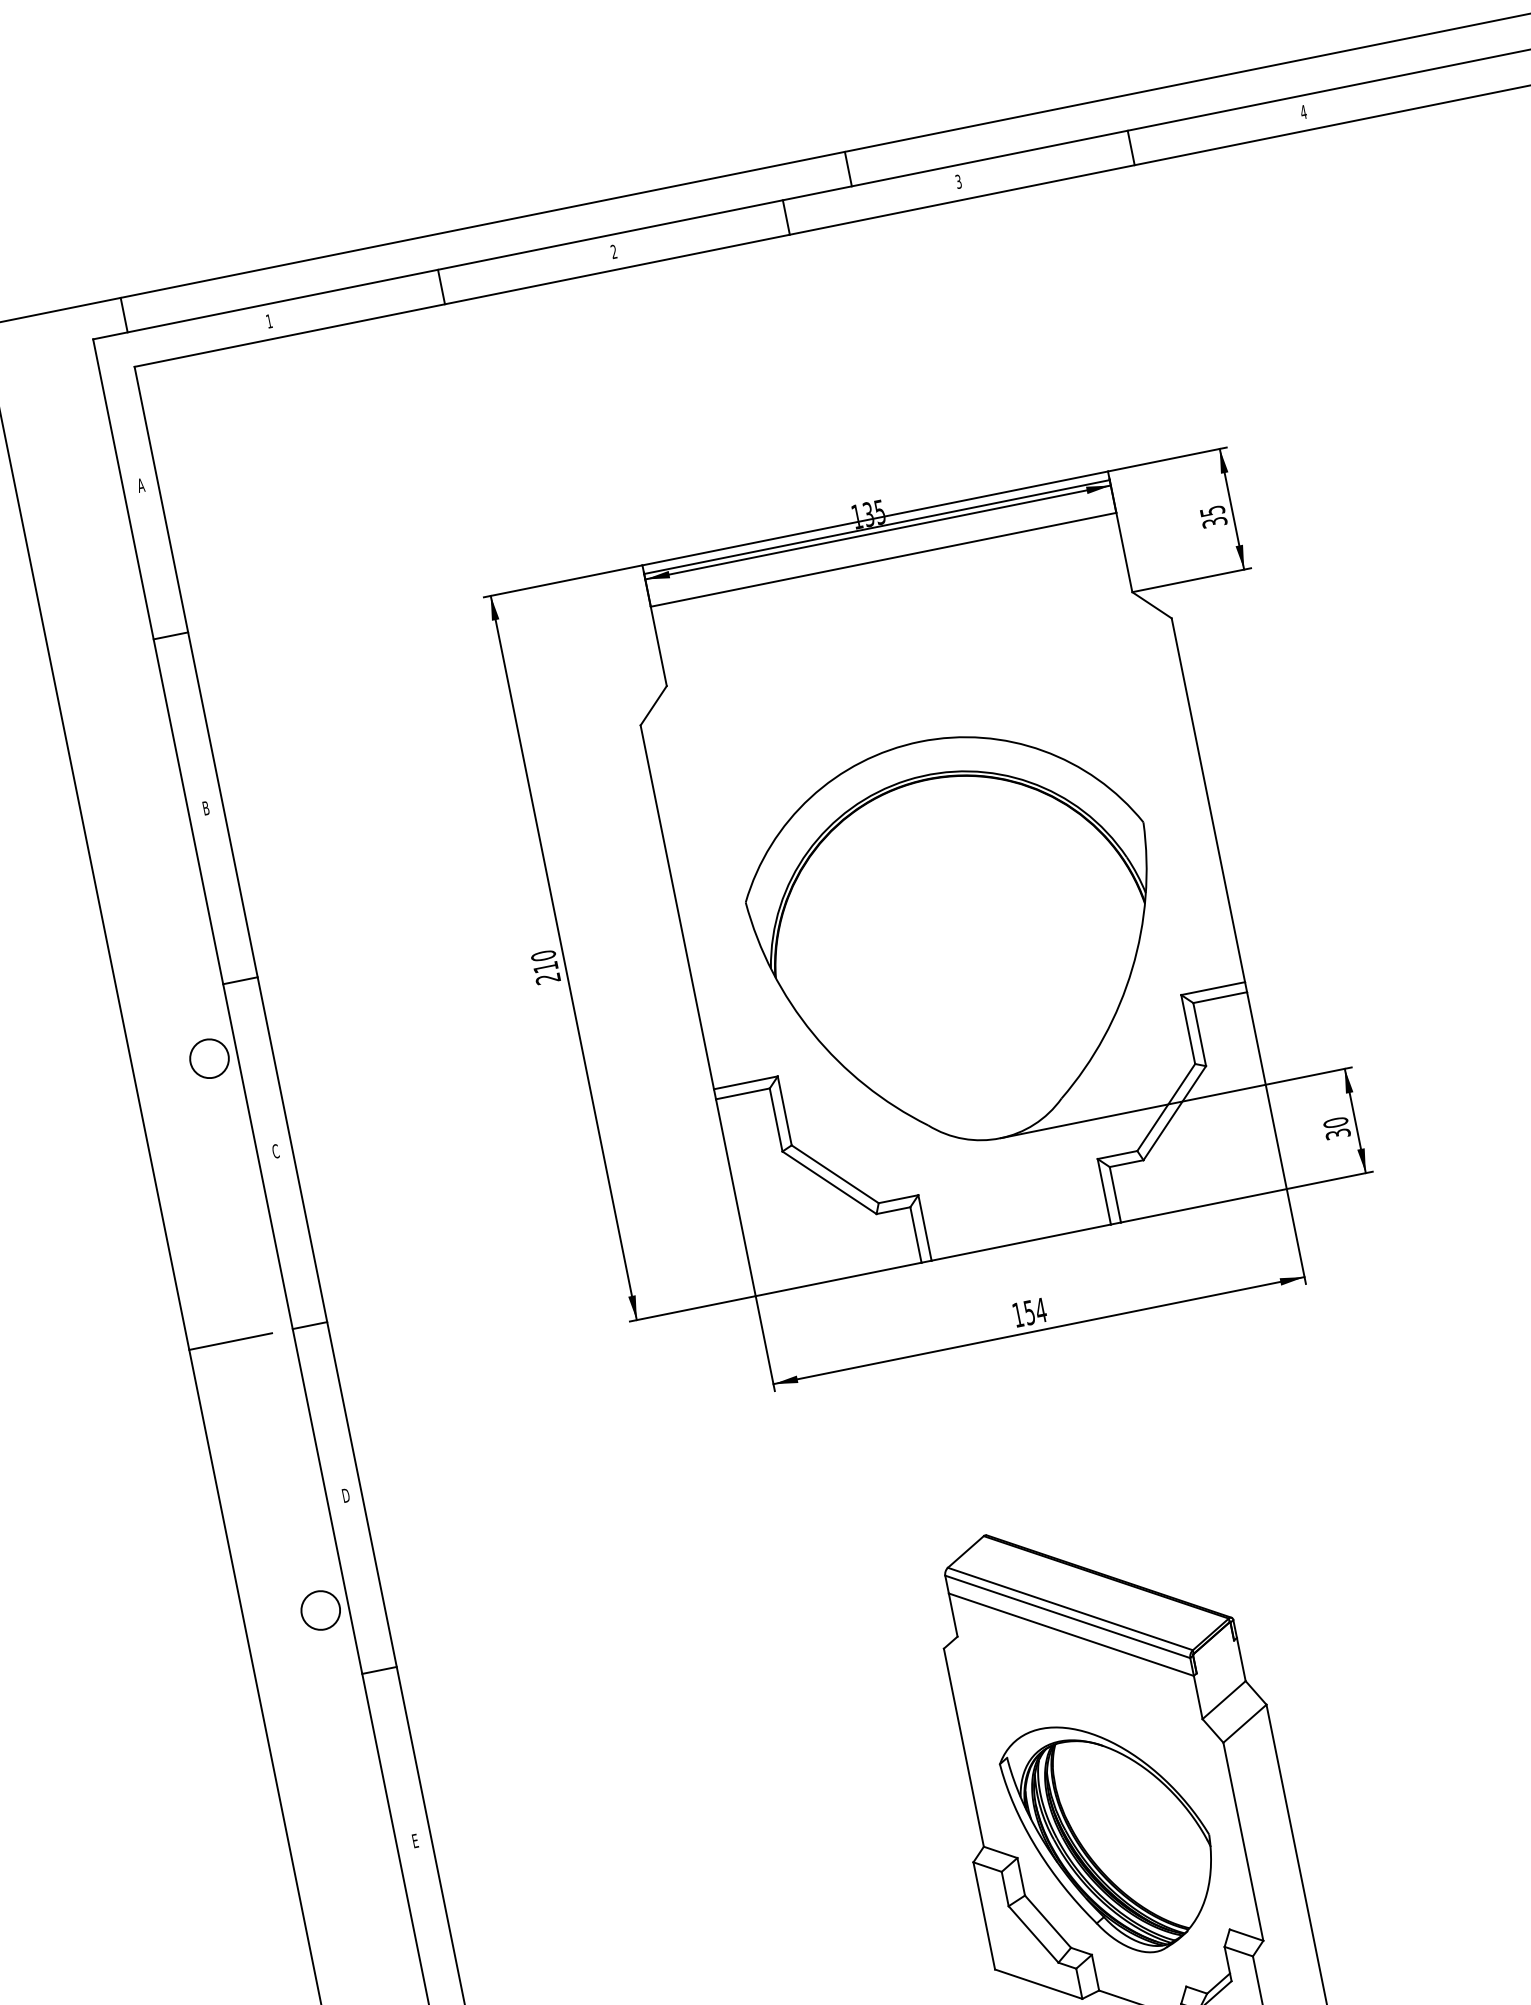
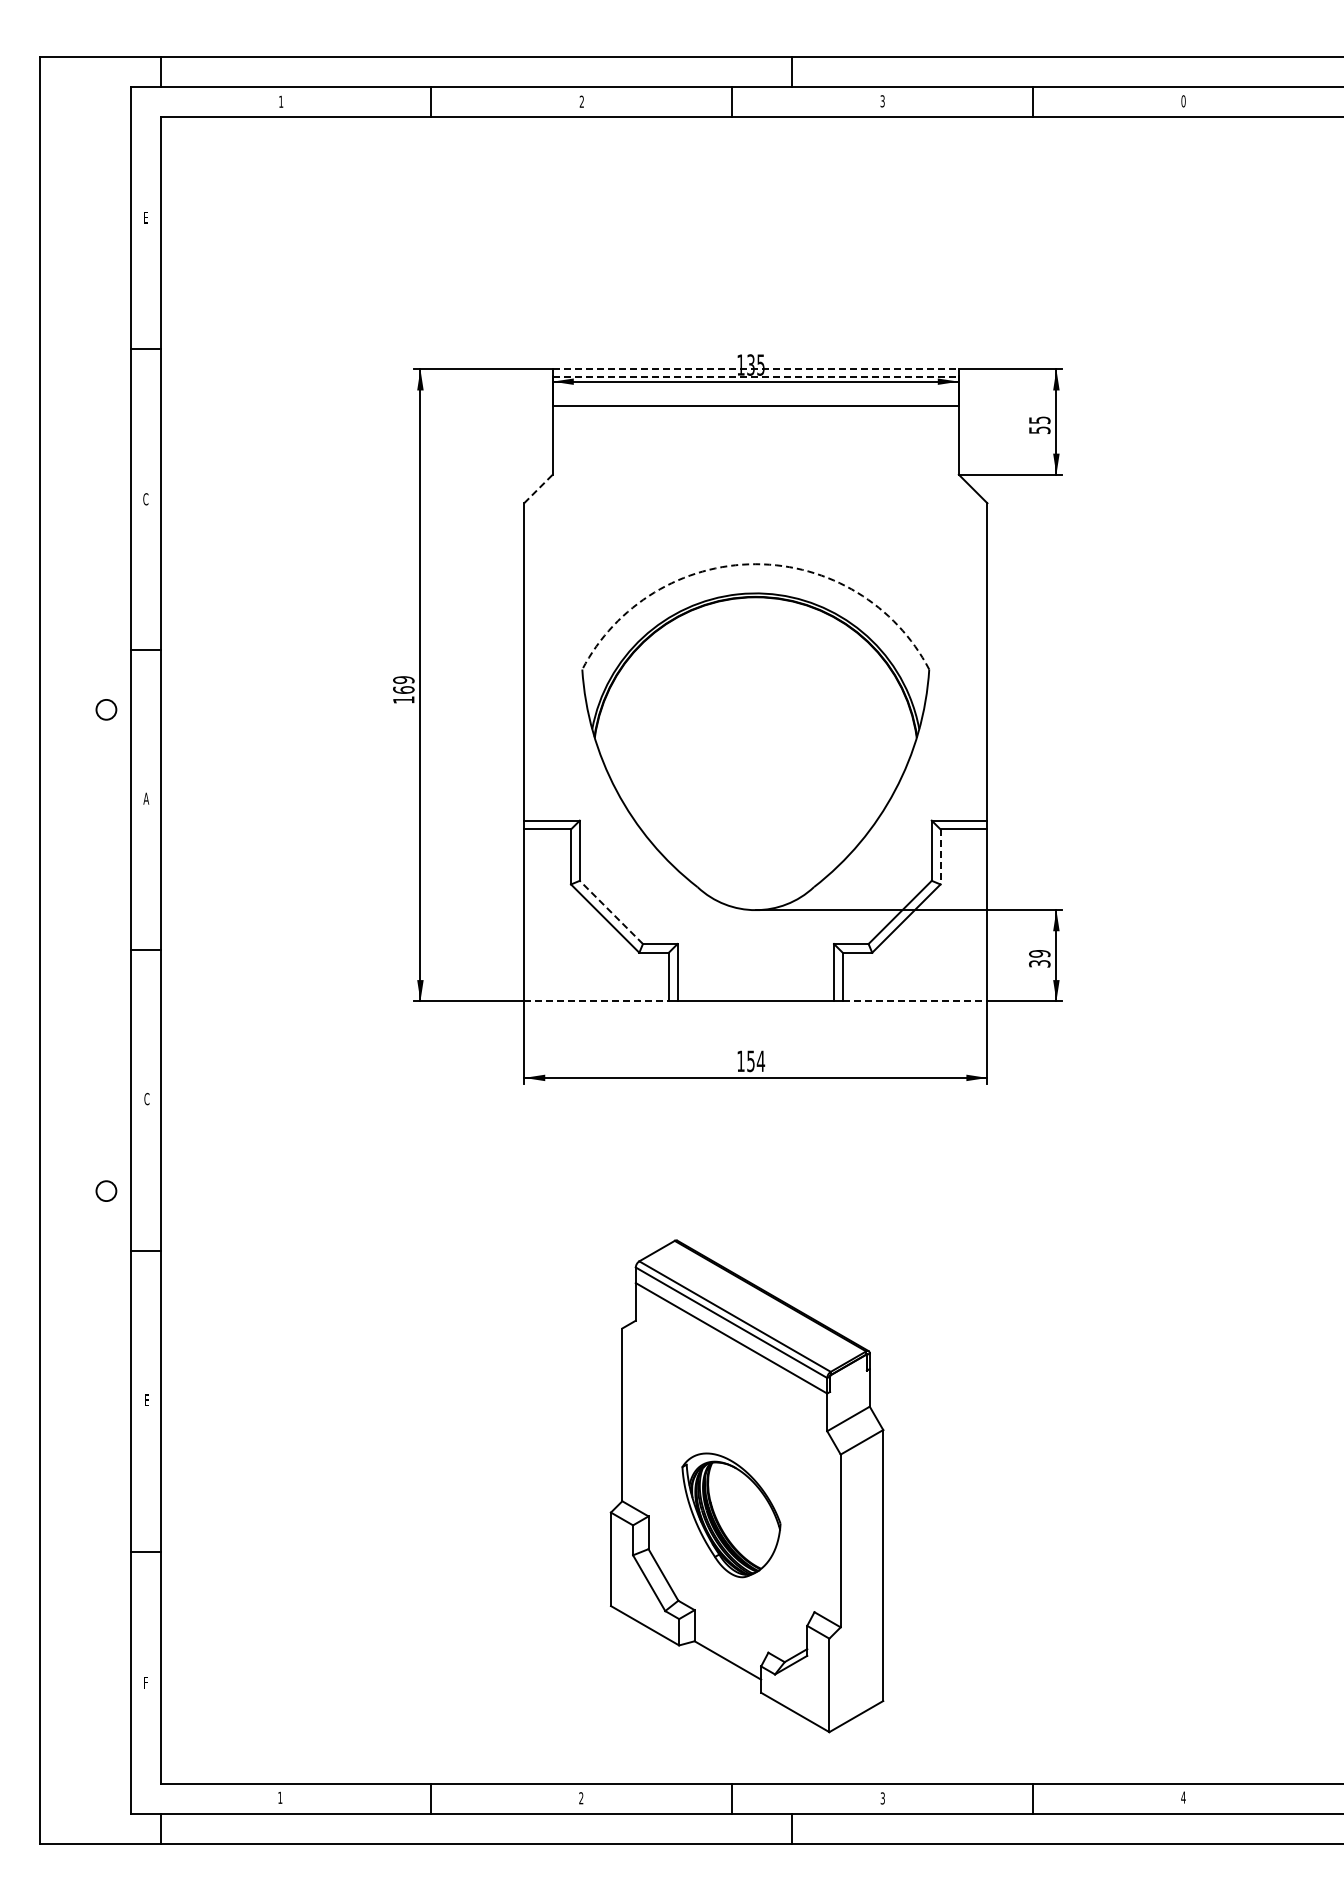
text: (1303, 112) -> (1183, 101), 4 -> 0
text: (140, 485) -> (145, 217), A -> E
line: (876, 518) -> (756, 369), solid -> dashed
text: (1214, 521) -> (1039, 429), 35 -> 55
line: (877, 526) -> (756, 376), solid -> dashed
line: (653, 705) -> (538, 488), solid -> dashed
arc: (919, 742) -> (755, 564), solid -> dashed
text: (205, 808) -> (145, 499), B -> C
text: (545, 966) -> (403, 689), 210 -> 169
line: (1199, 1034) -> (940, 856), solid -> dashed
circle: (208, 1058) -> (105, 709), size x0.6
text: (1335, 1122) -> (1039, 953), 30 -> 39
text: (275, 1151) -> (146, 798), C -> A
line: (835, 1174) -> (611, 912), solid -> dashed
line: (1204, 1206) -> (915, 1001), solid -> dashed
line: (838, 1279) -> (596, 1001), solid -> dashed
line: (230, 1341) -> (76, 950), removed
text: (345, 1495) -> (146, 1098), D -> C
circle: (319, 1609) -> (105, 1190), size x0.6
part: (1112, 1837) -> (731, 1515), size x0.6

